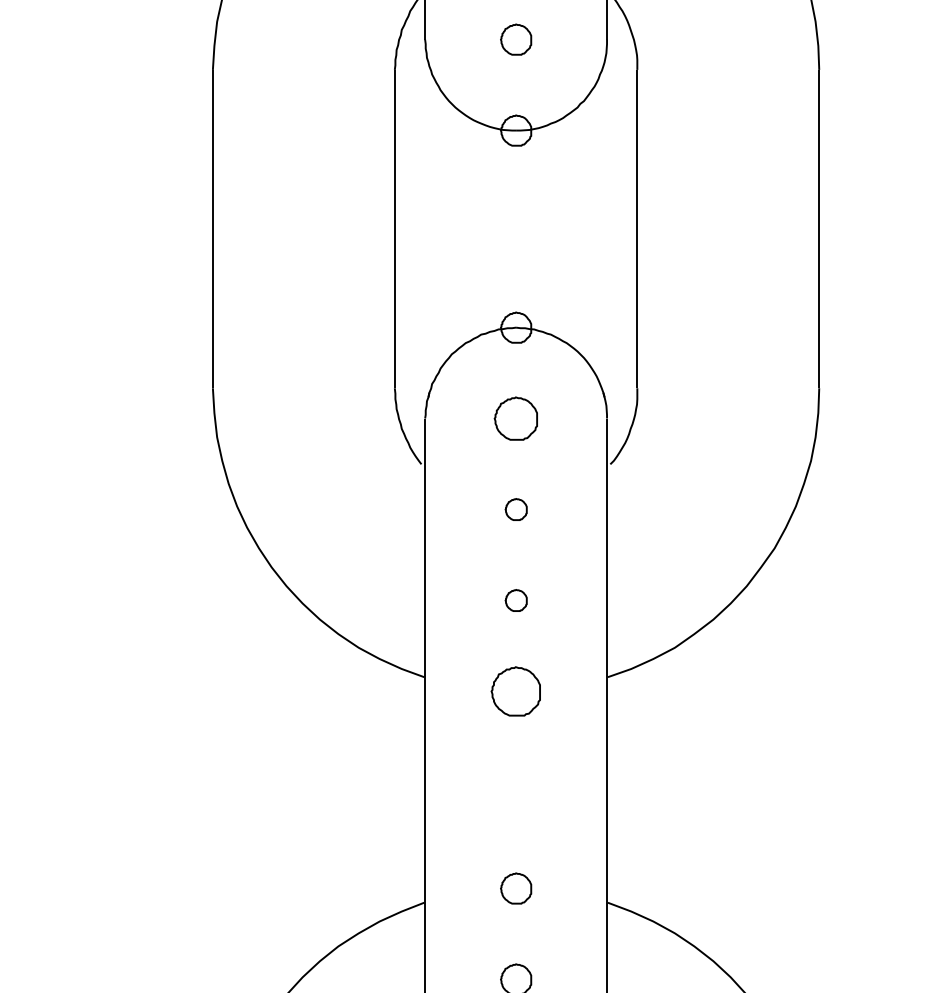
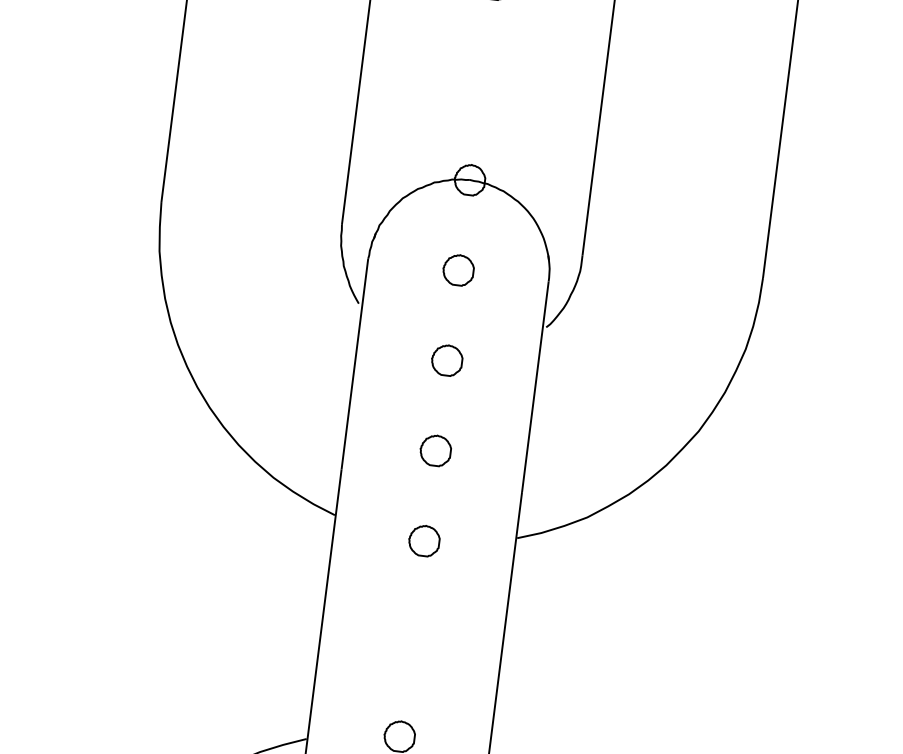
part: (516, 418) -> (458, 270), size x0.71
part: (516, 509) -> (447, 360), size x1.43
part: (516, 600) -> (436, 450), size x1.43
part: (516, 691) -> (424, 540), size x0.62

